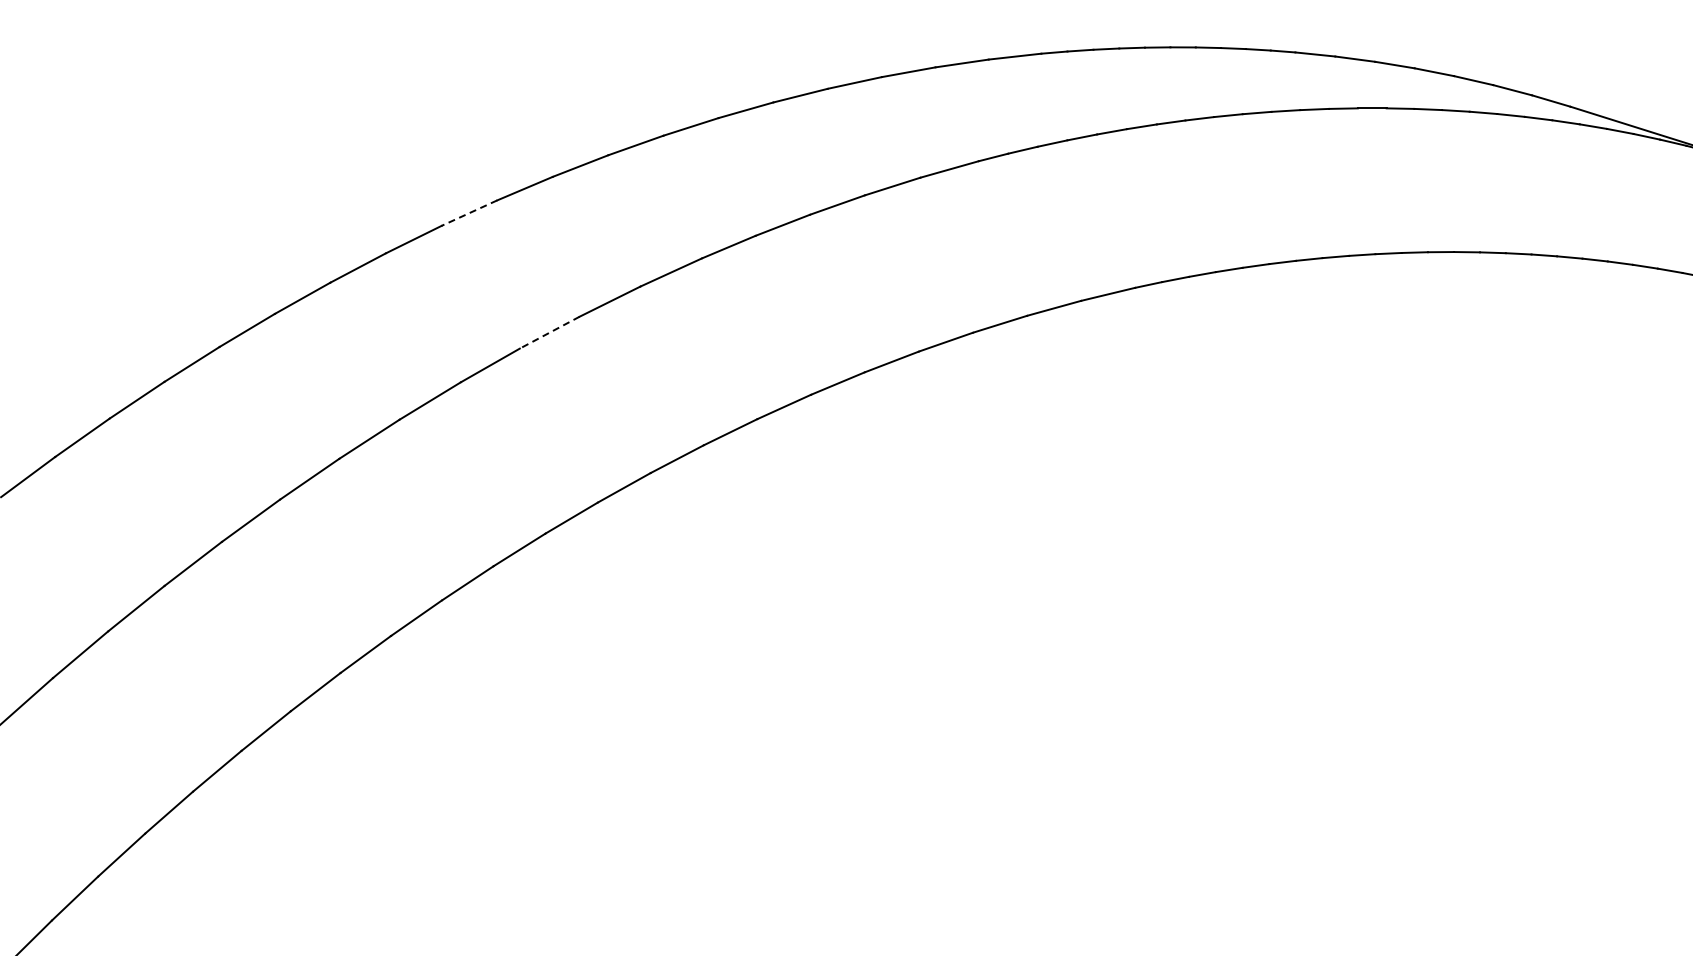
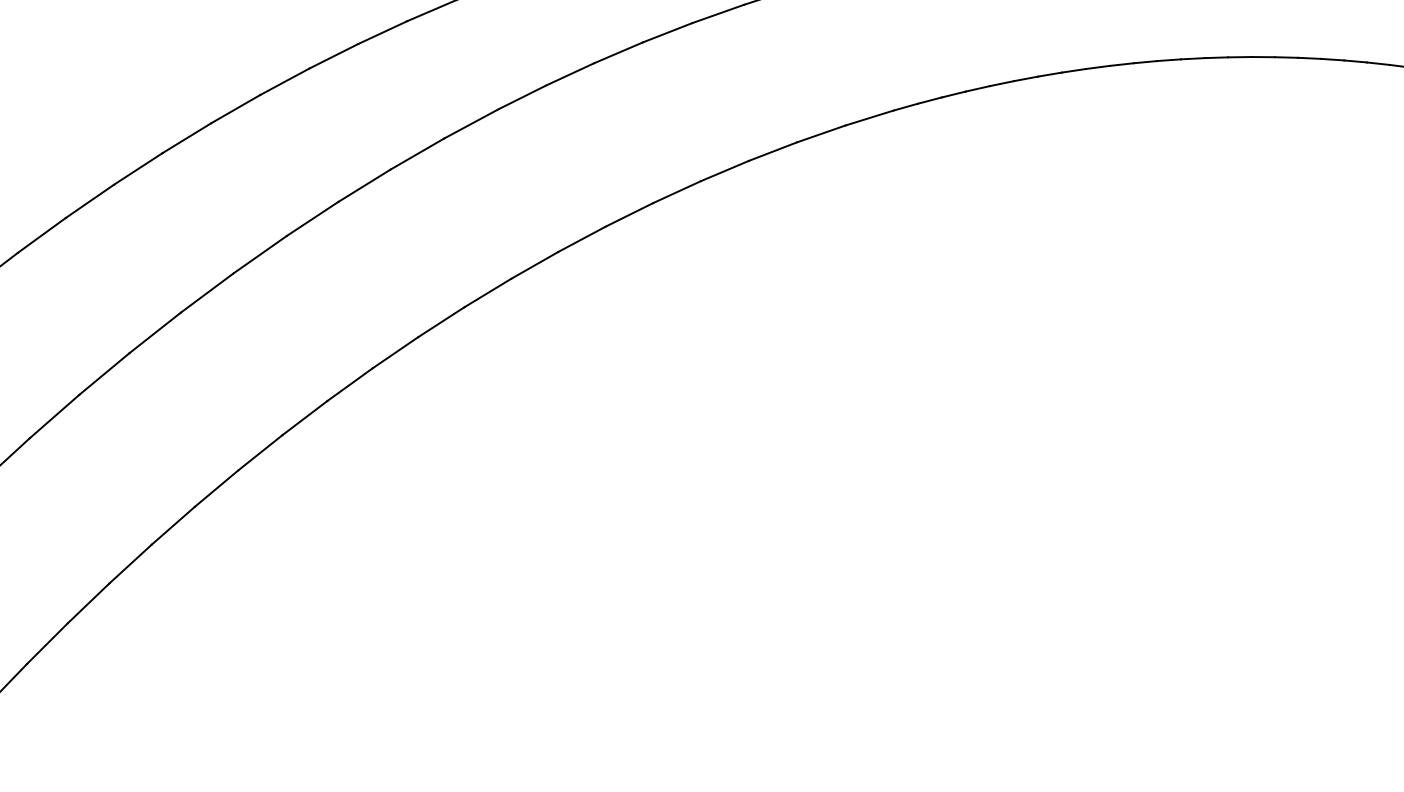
line: (469, 213) -> (284, 82), dashed -> solid
line: (549, 332) -> (364, 185), dashed -> solid

